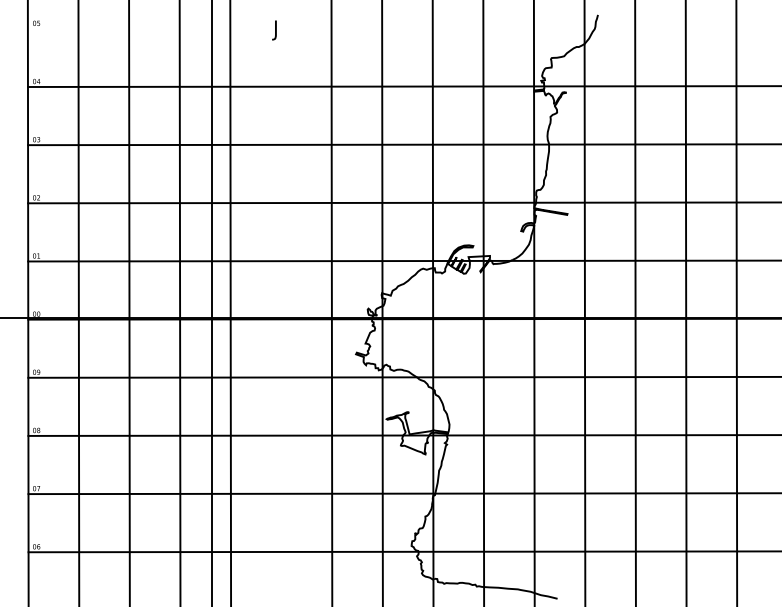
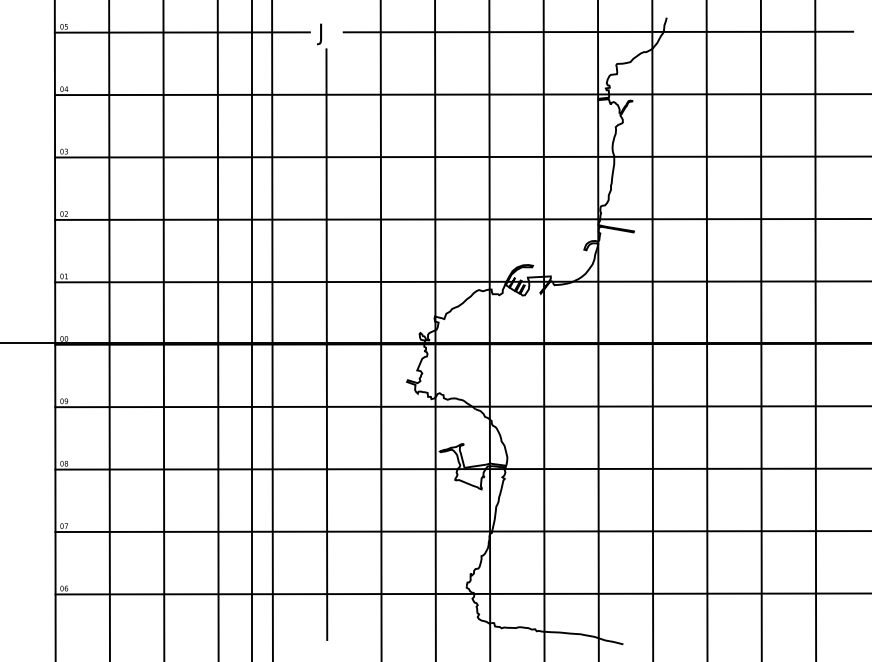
line: (534, 27) -> (598, 31), added
line: (145, 28) -> (181, 32), added
line: (280, 319) -> (326, 344), added

